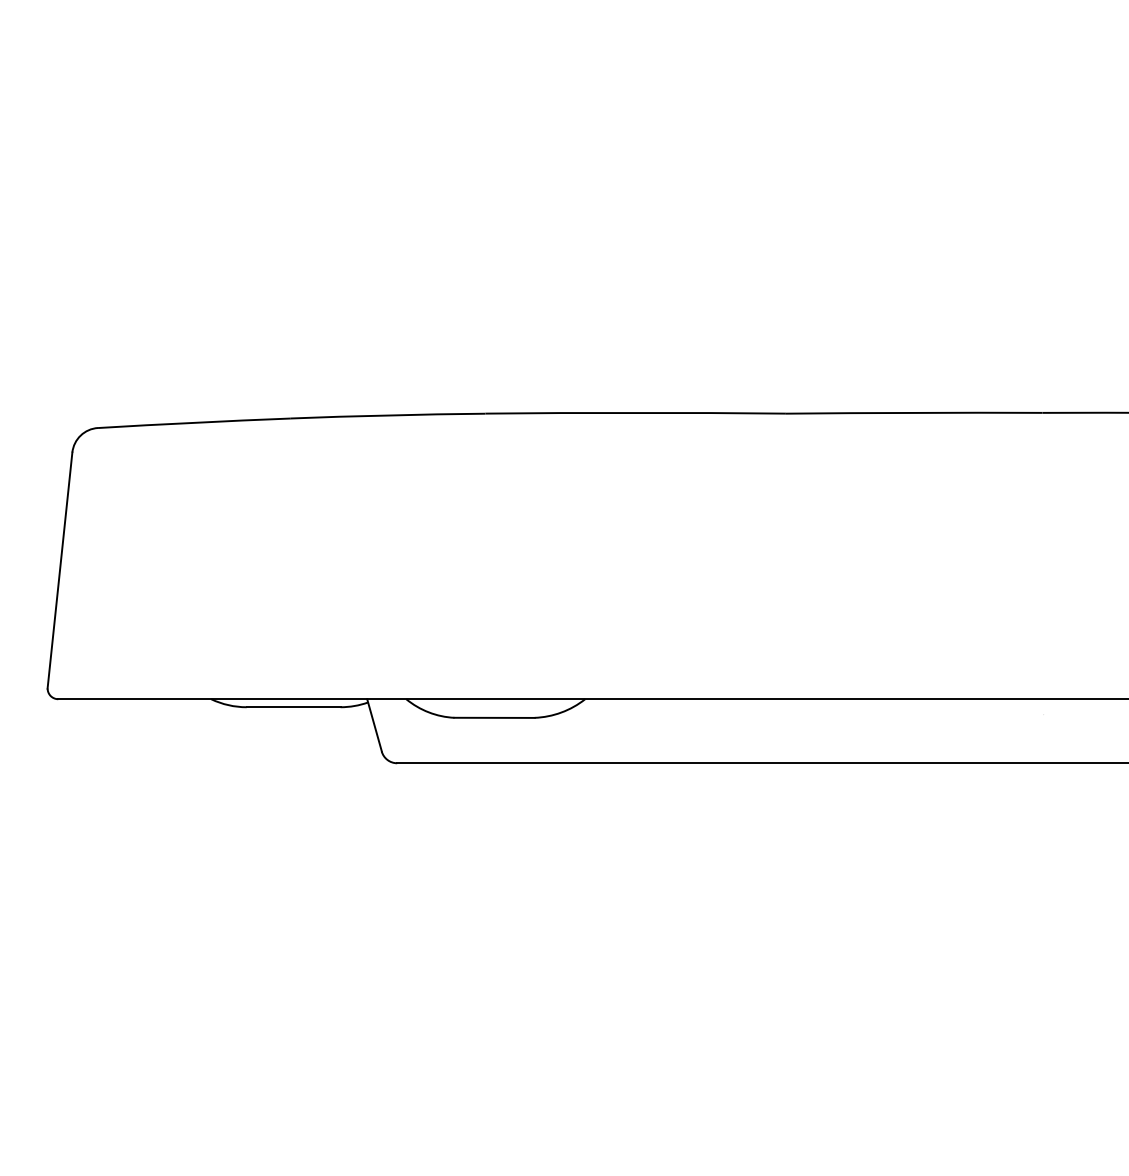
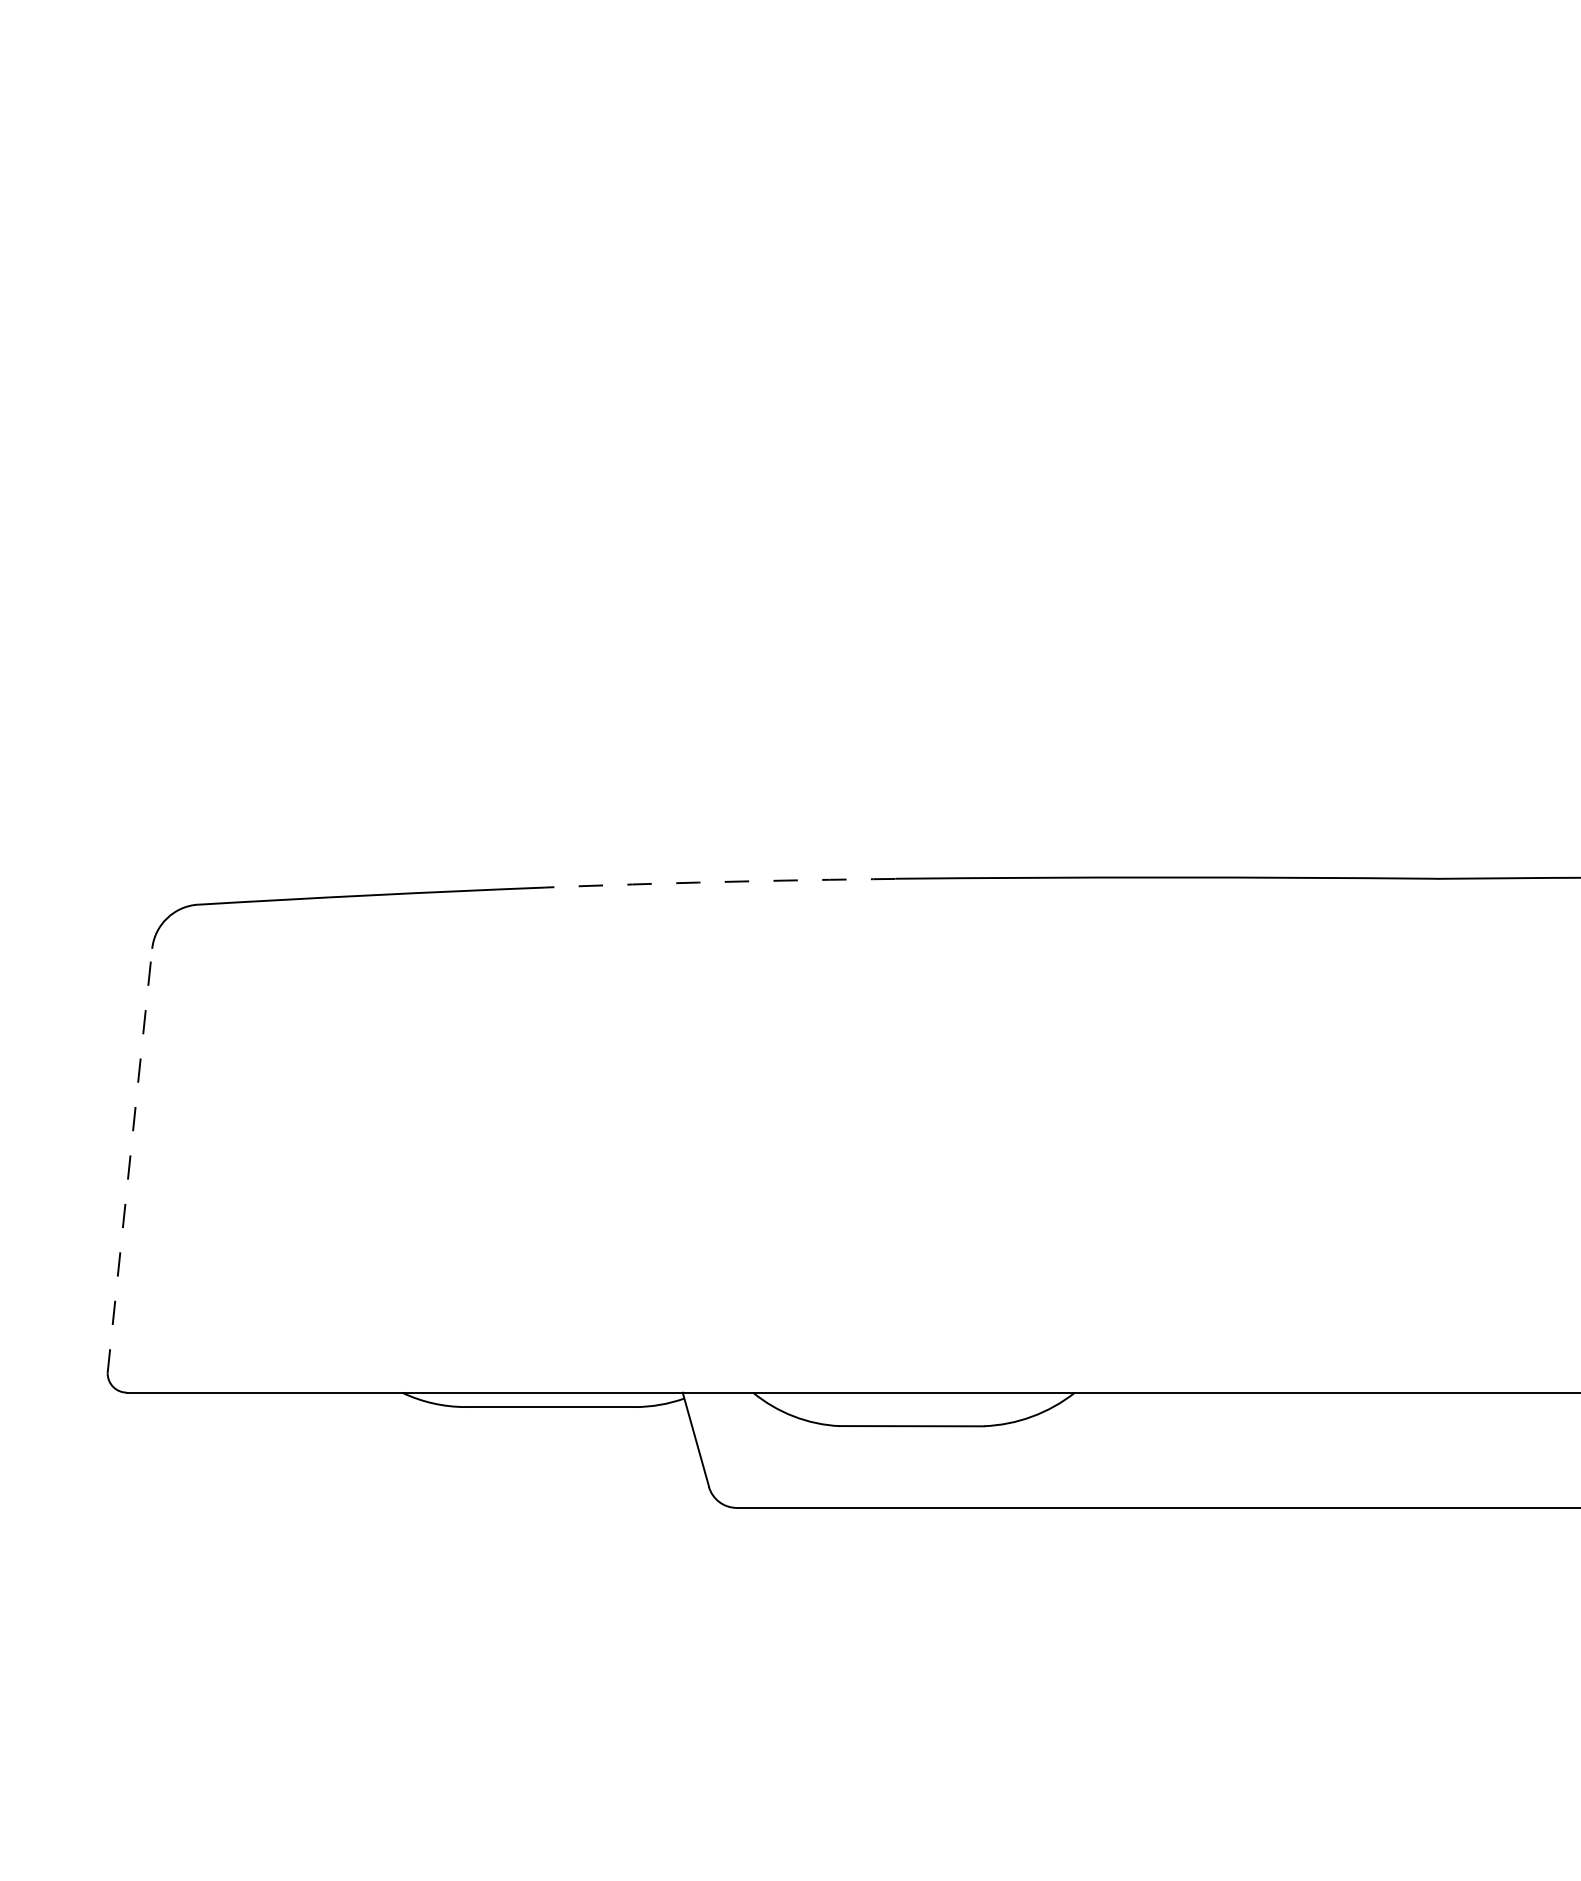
arc: (388, 415) -> (721, 882), solid -> dashed
line: (59, 570) -> (129, 1161), solid -> dashed

